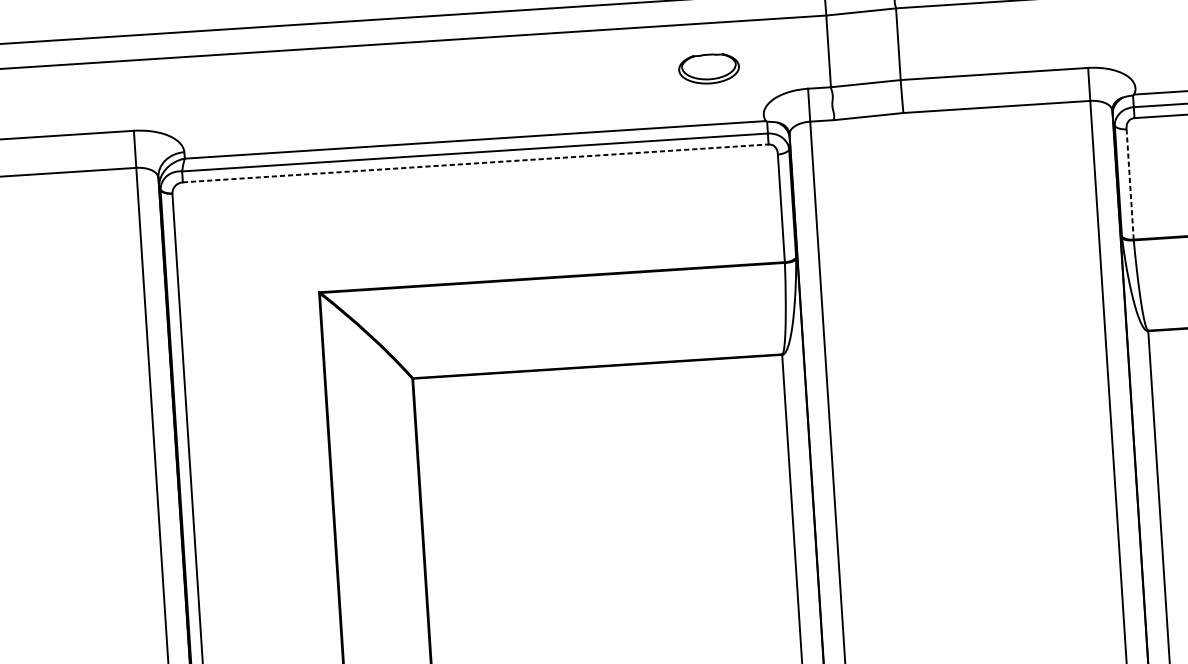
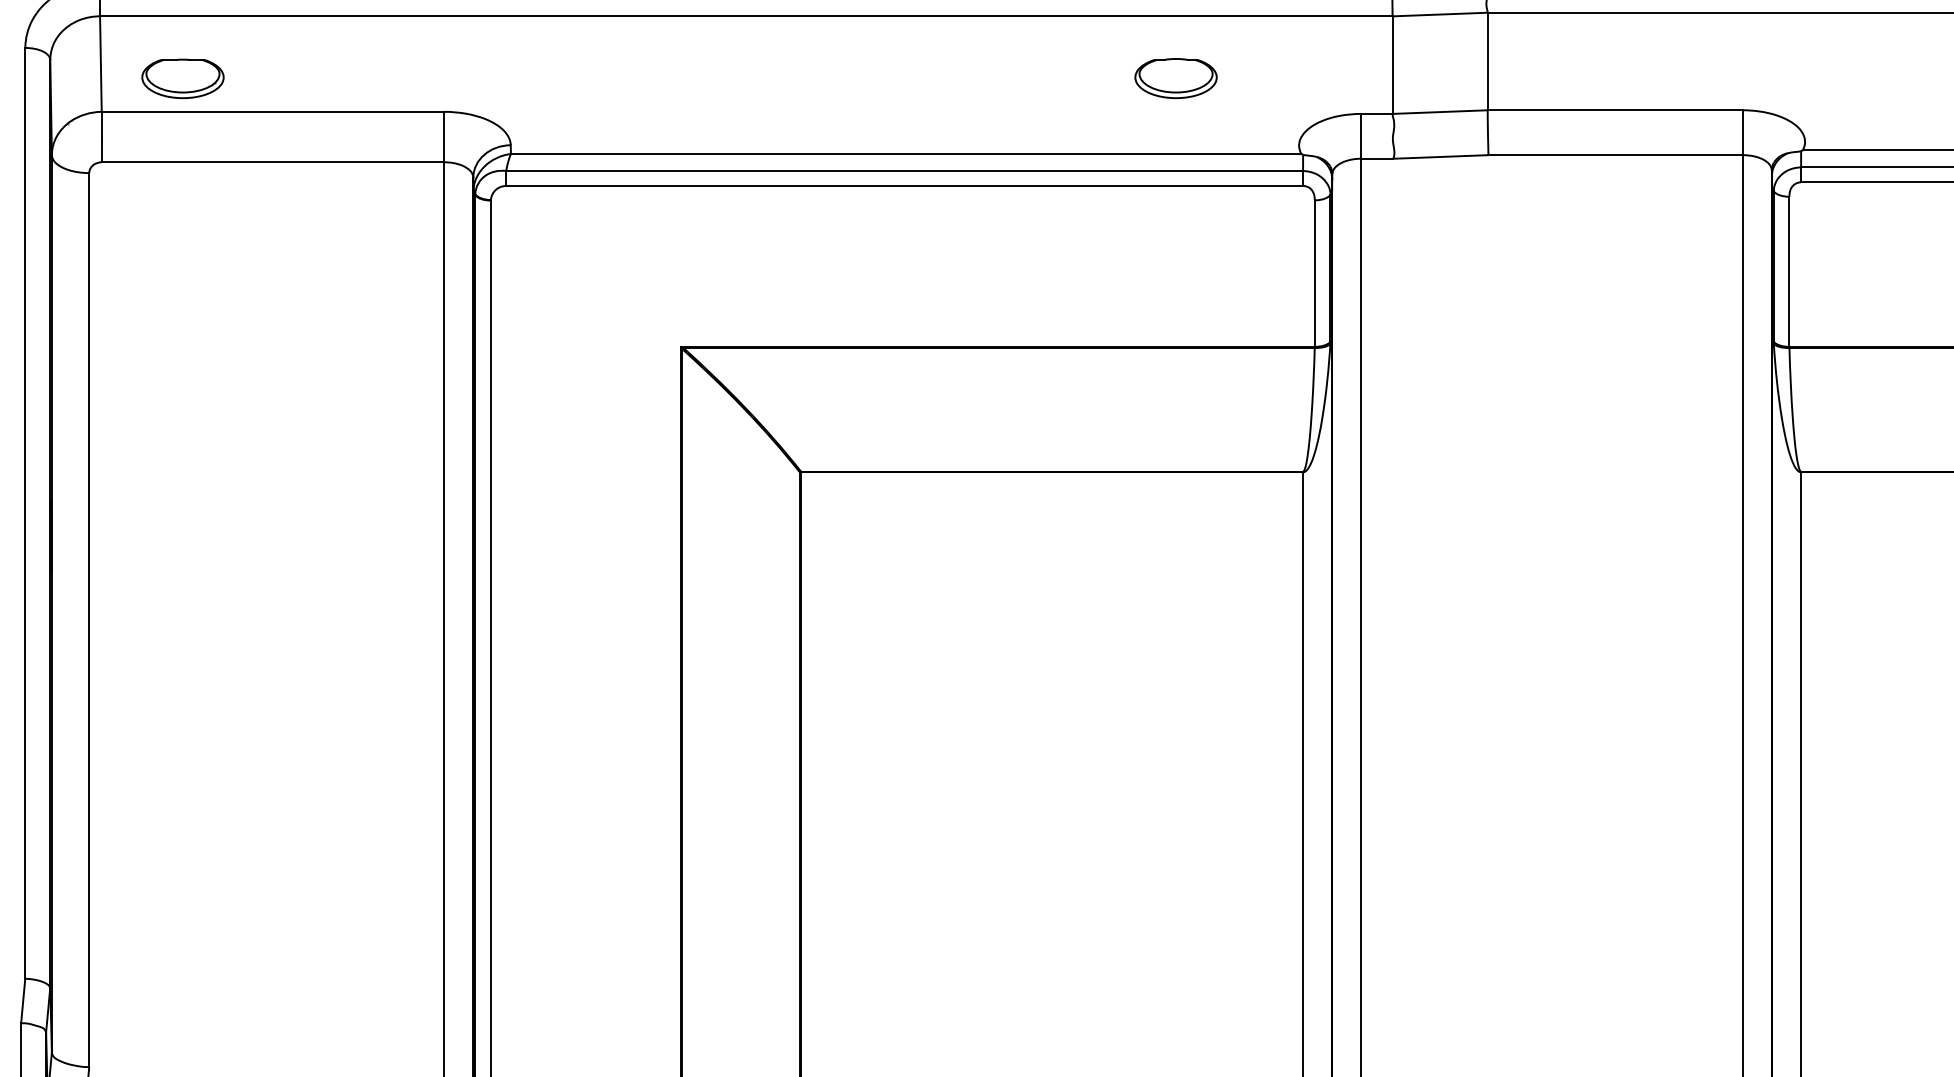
part: (708, 69) -> (1175, 78), moved
line: (476, 163) -> (905, 185), dashed -> solid
line: (1130, 184) -> (1789, 272), dashed -> solid

